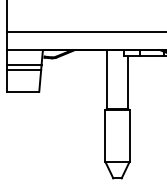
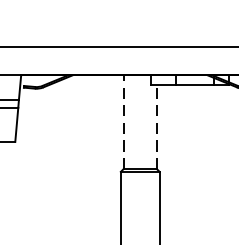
line: (107, 78) -> (124, 120), solid -> dashed
line: (127, 81) -> (156, 125), solid -> dashed

